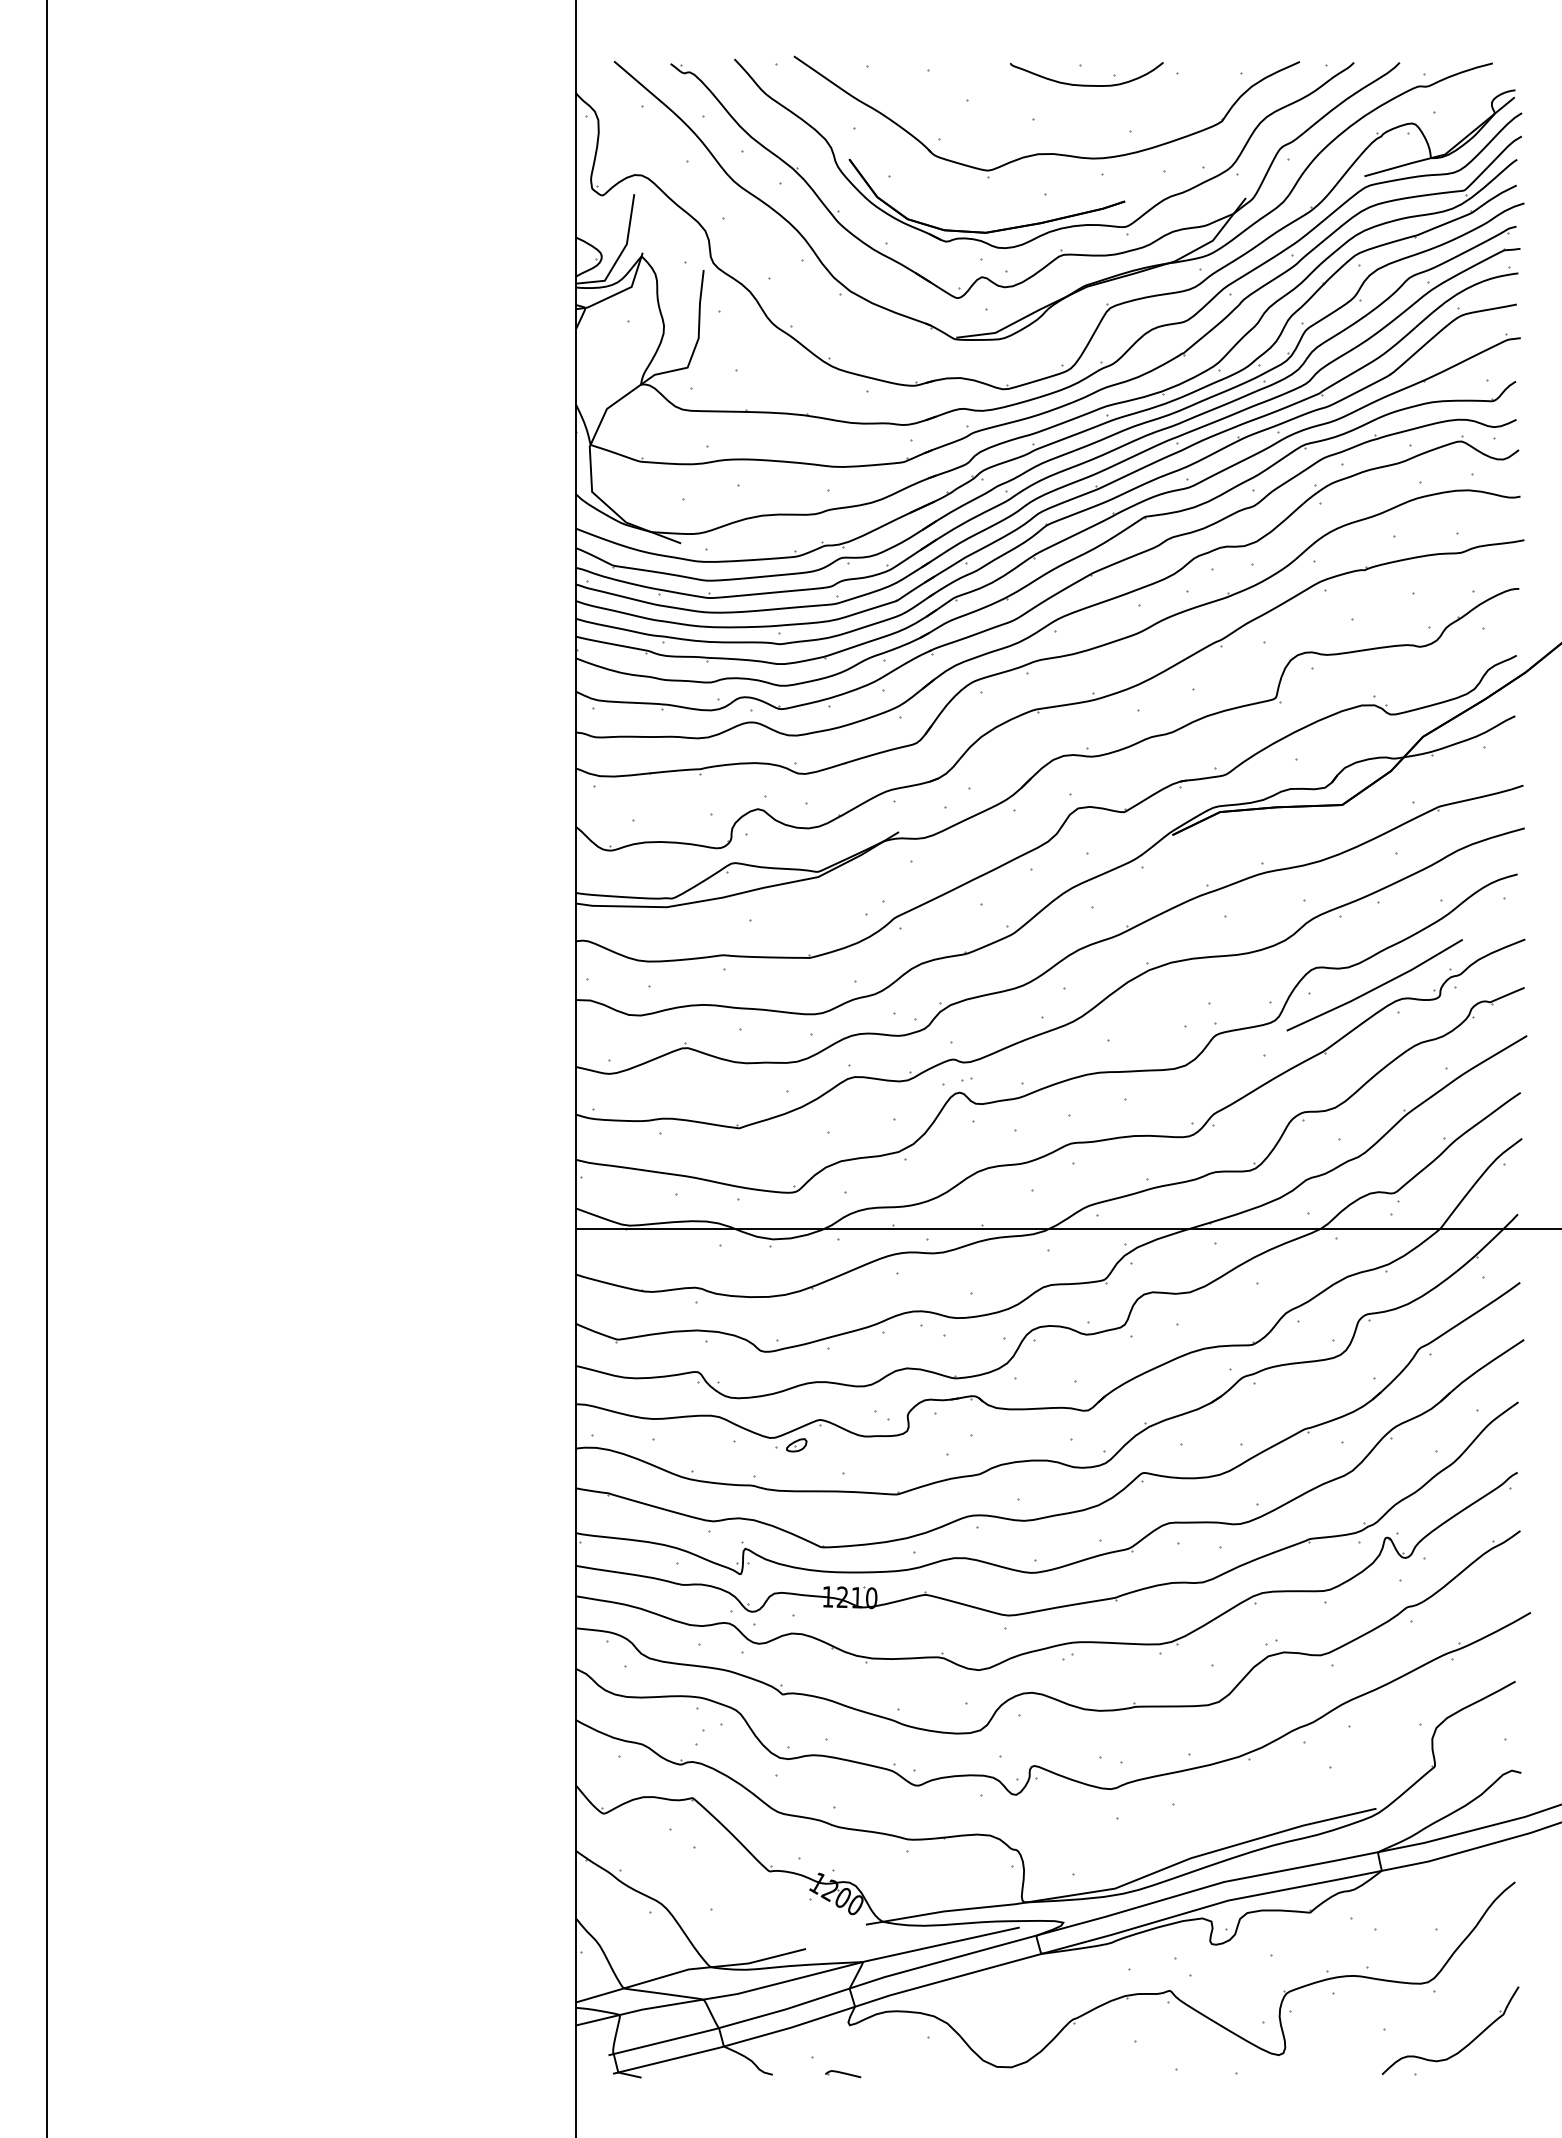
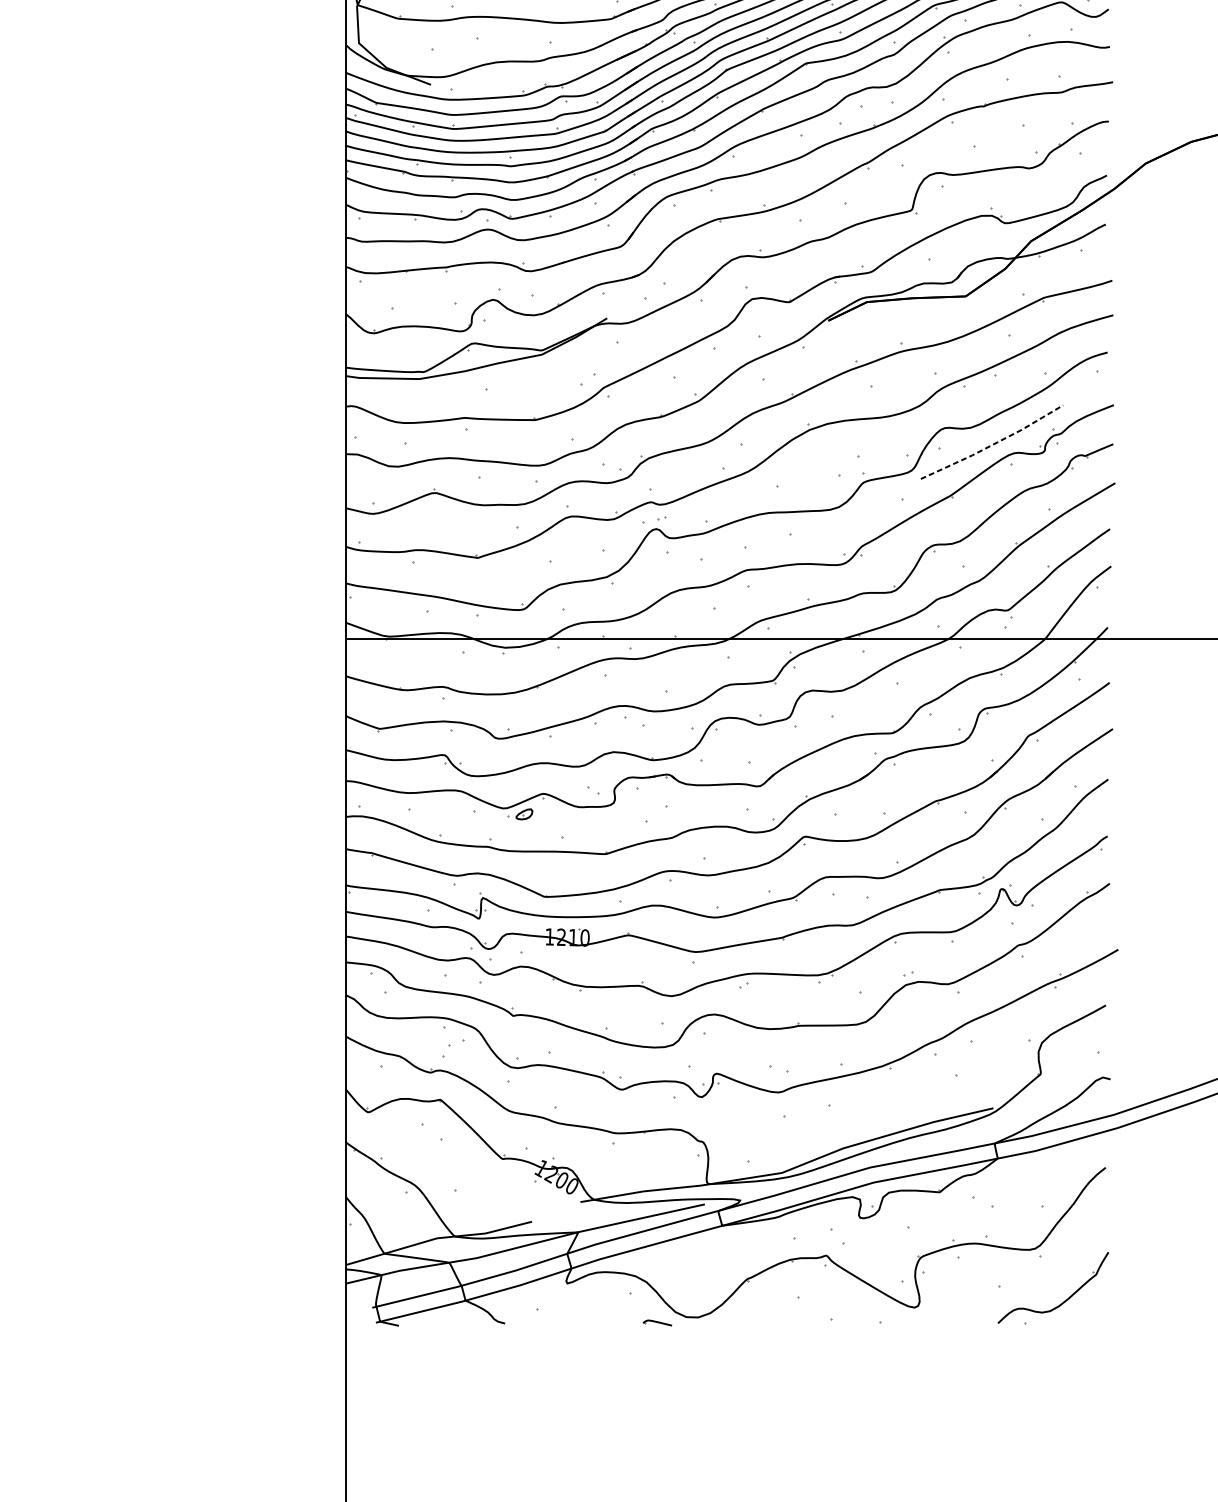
line: (1376, 987) -> (993, 444), solid -> dashed
part: (843, 2074) -> (657, 1323), moved

